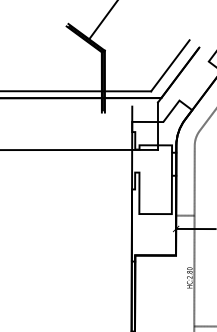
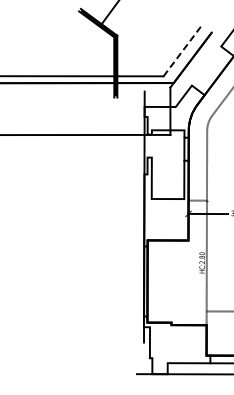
line: (170, 65) -> (182, 50), solid -> dashed

